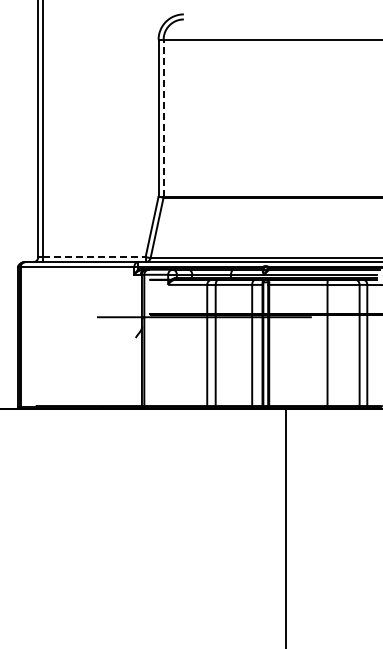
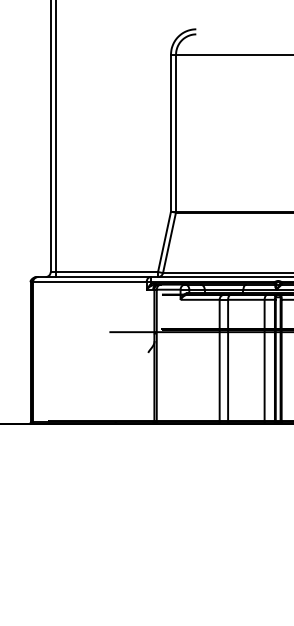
line: (163, 118) -> (175, 133), dashed -> solid
line: (95, 257) -> (107, 272), dashed -> solid

